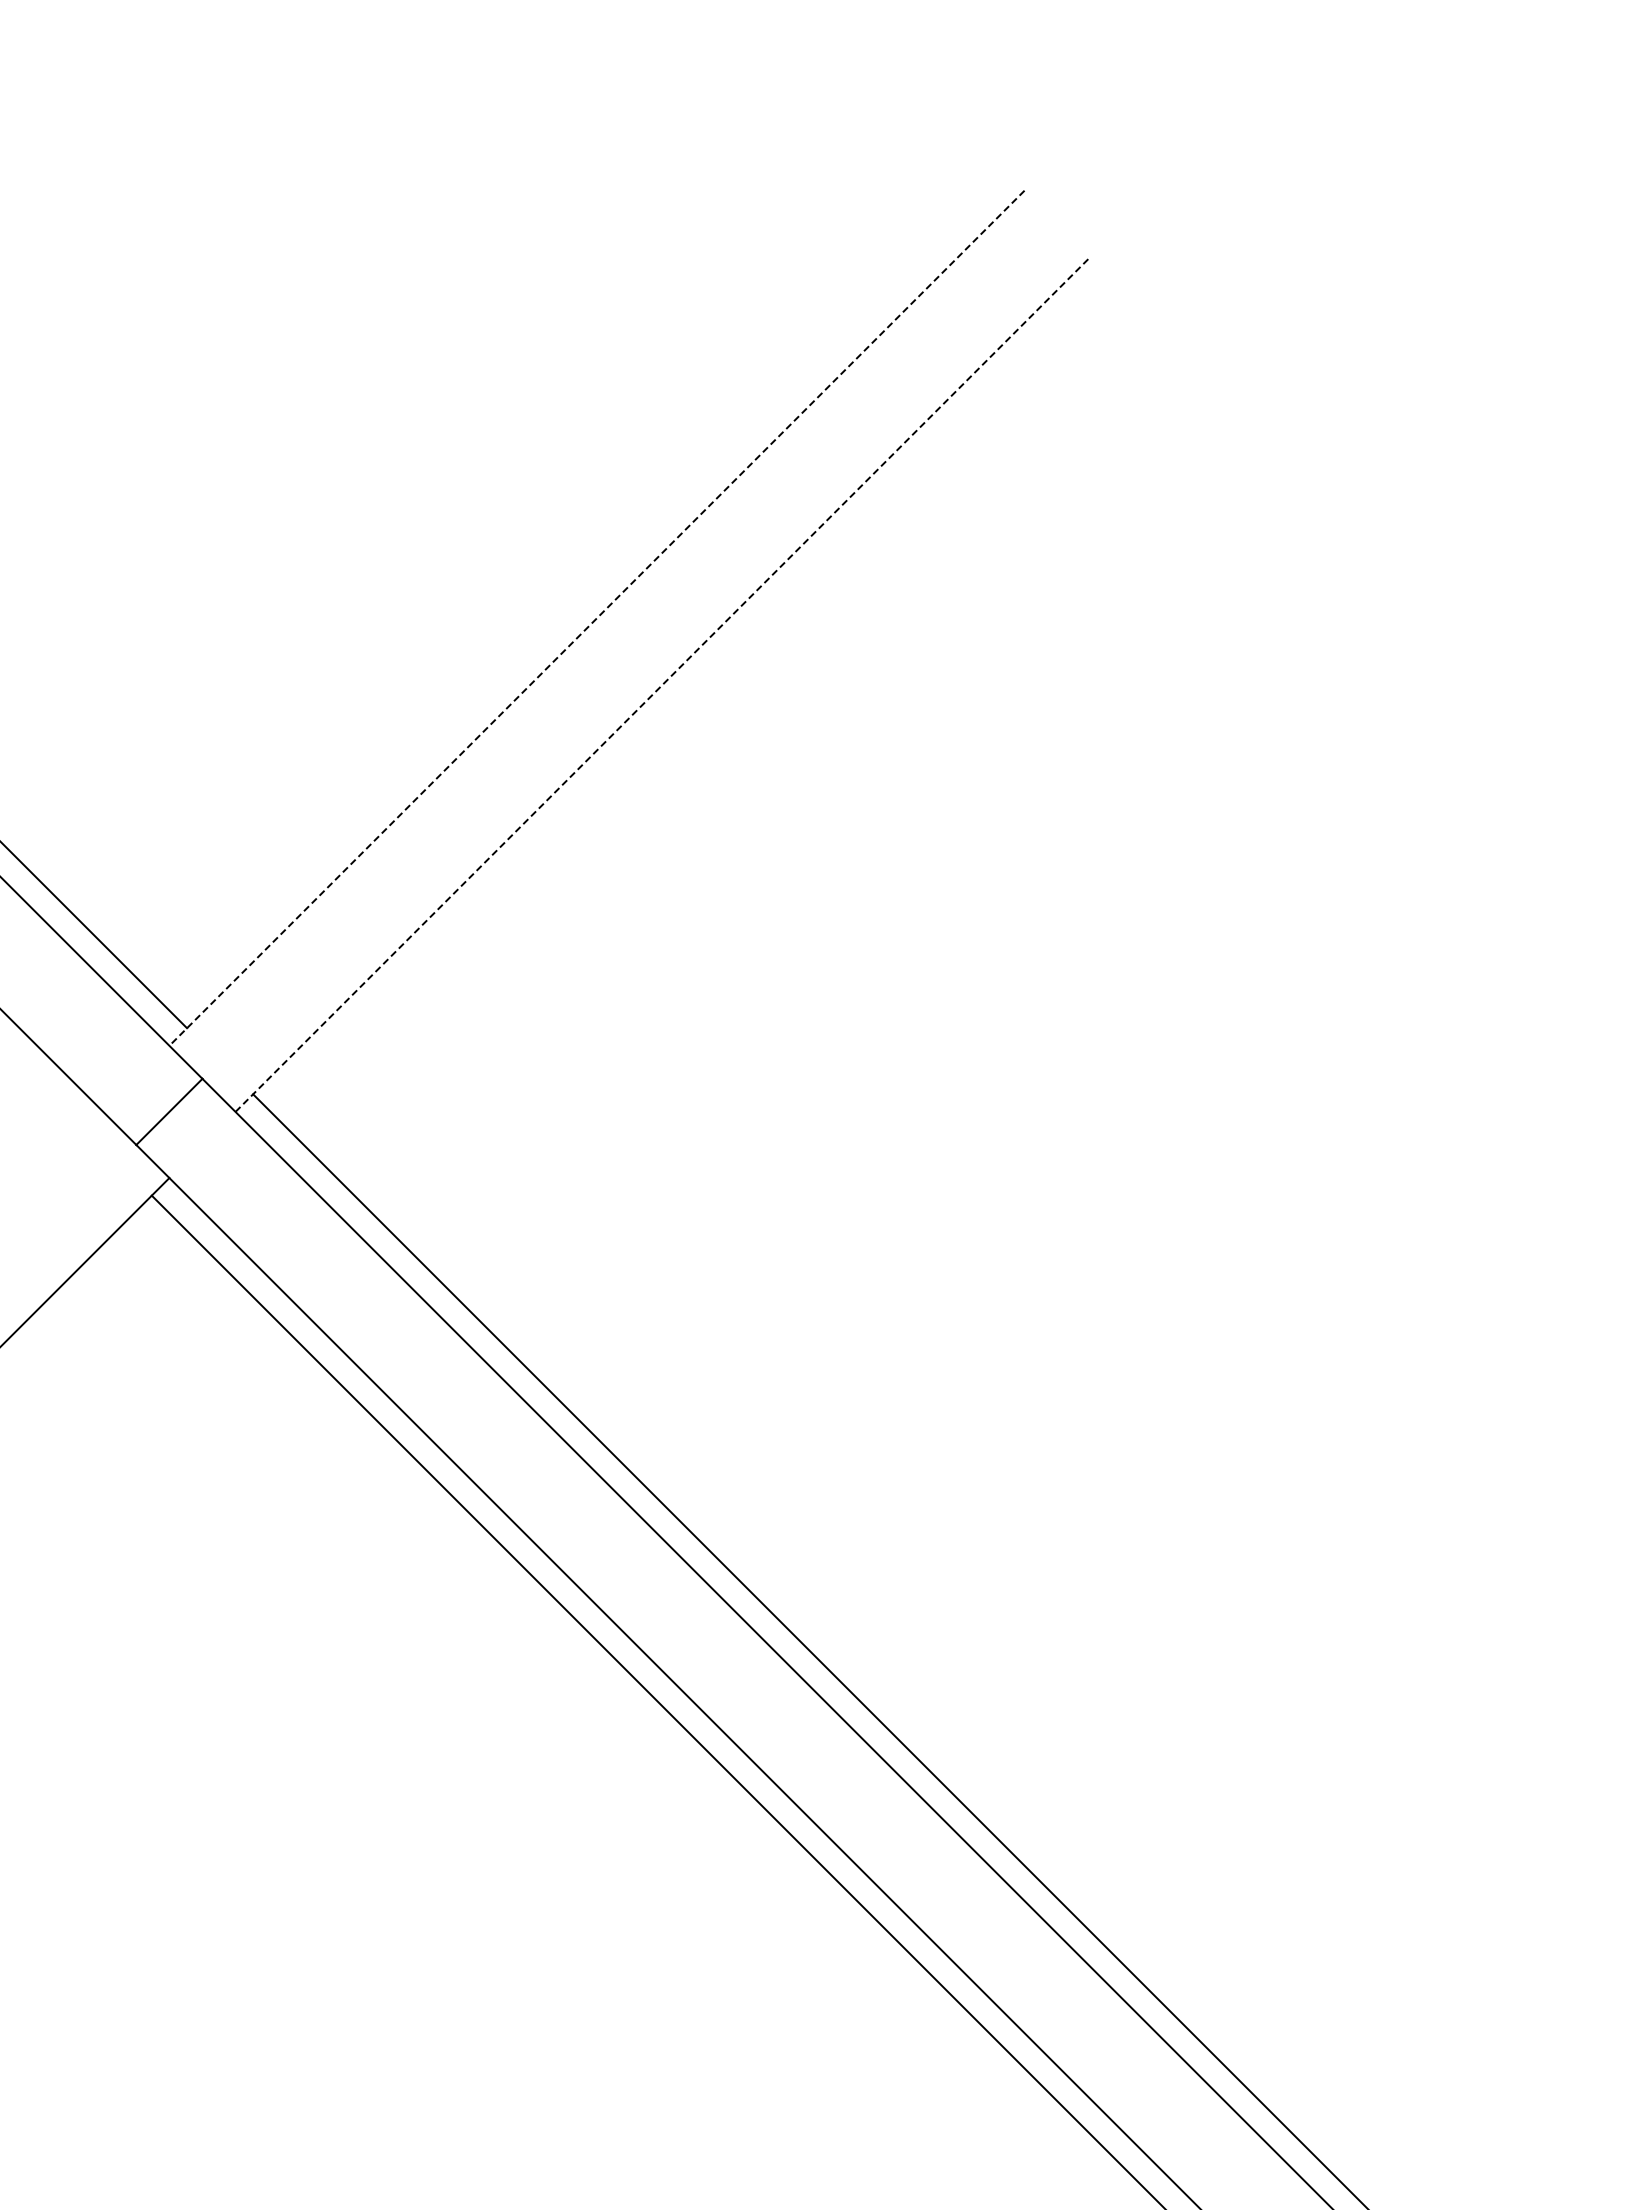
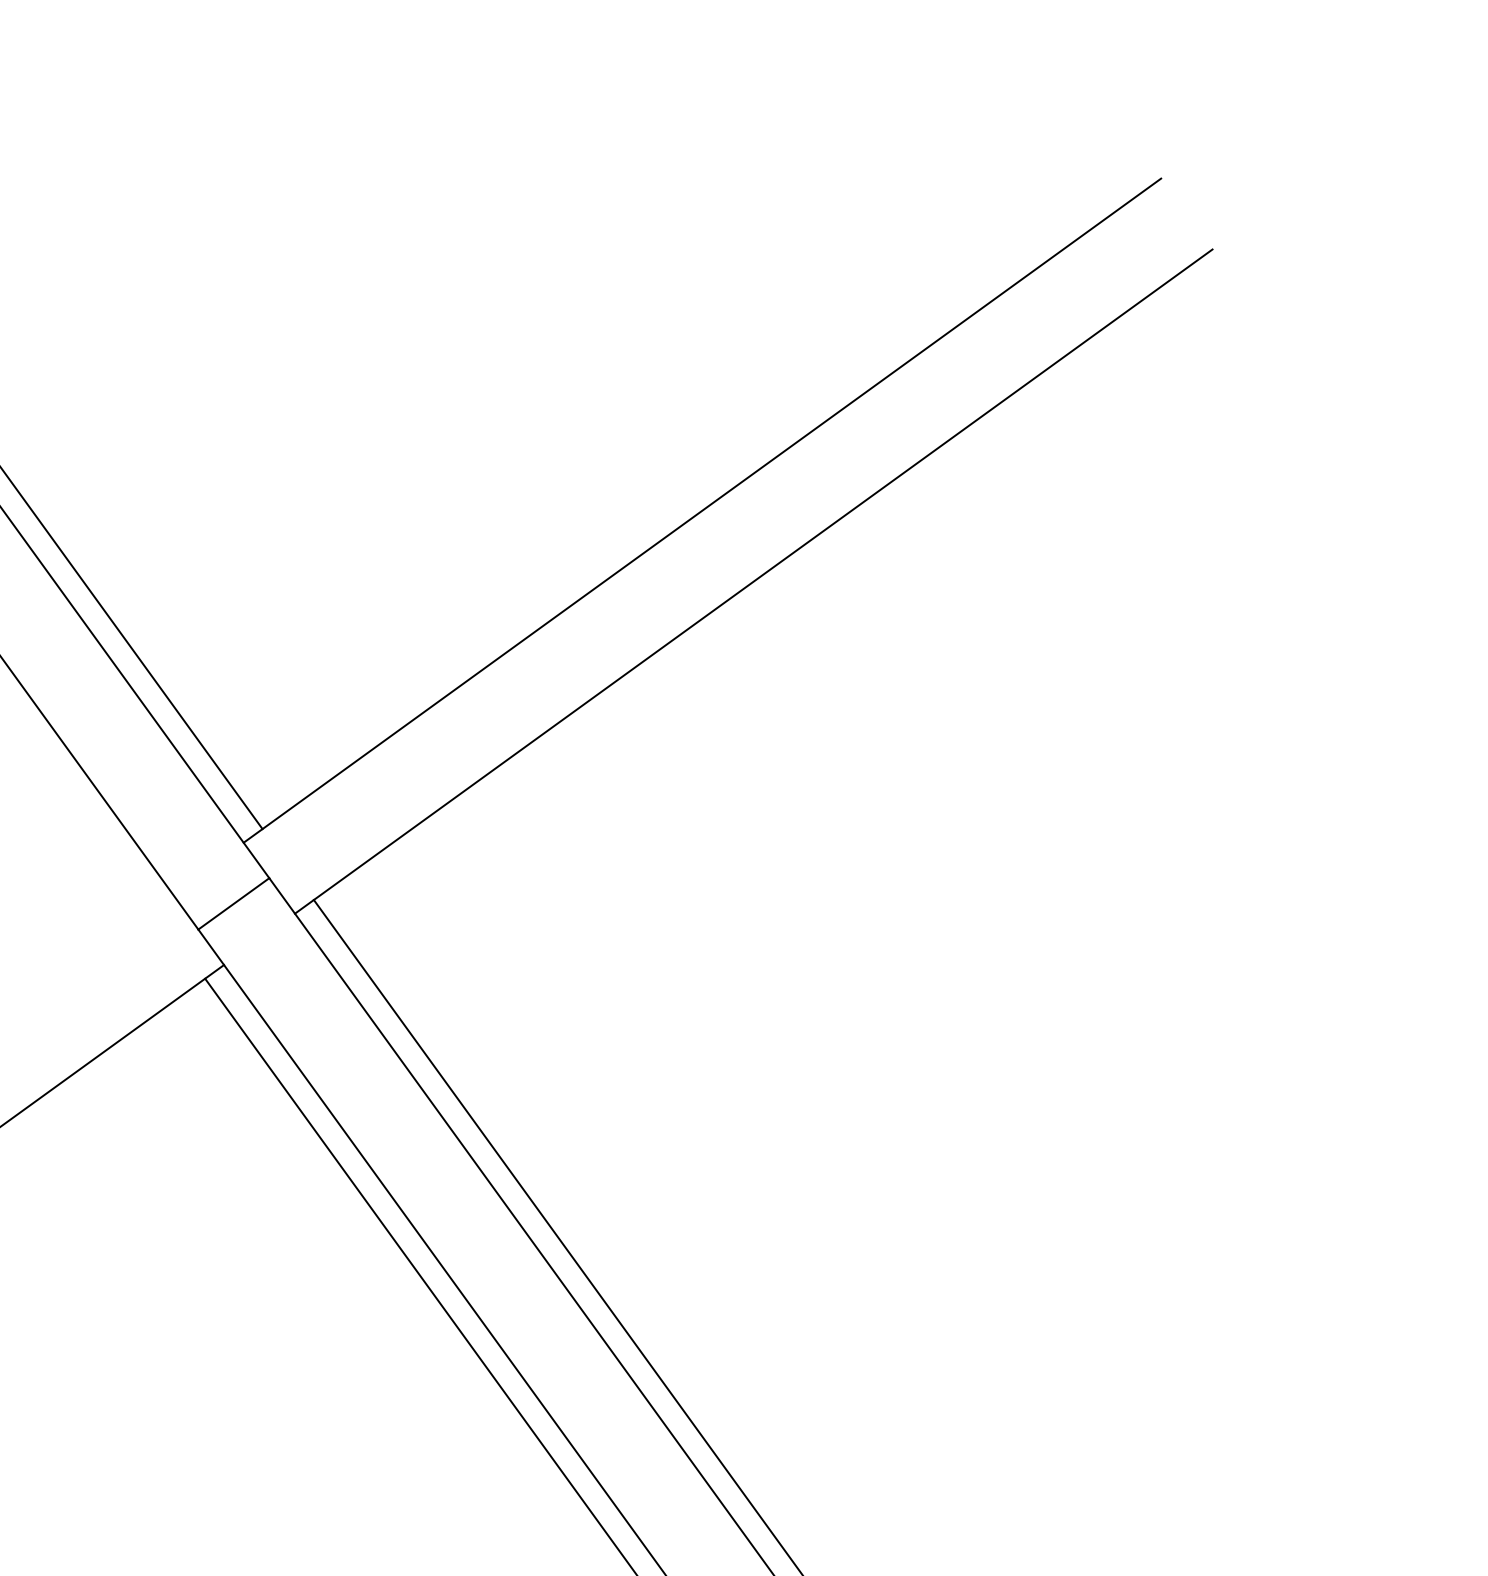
line: (597, 618) -> (702, 510), dashed -> solid
line: (663, 684) -> (754, 581), dashed -> solid

